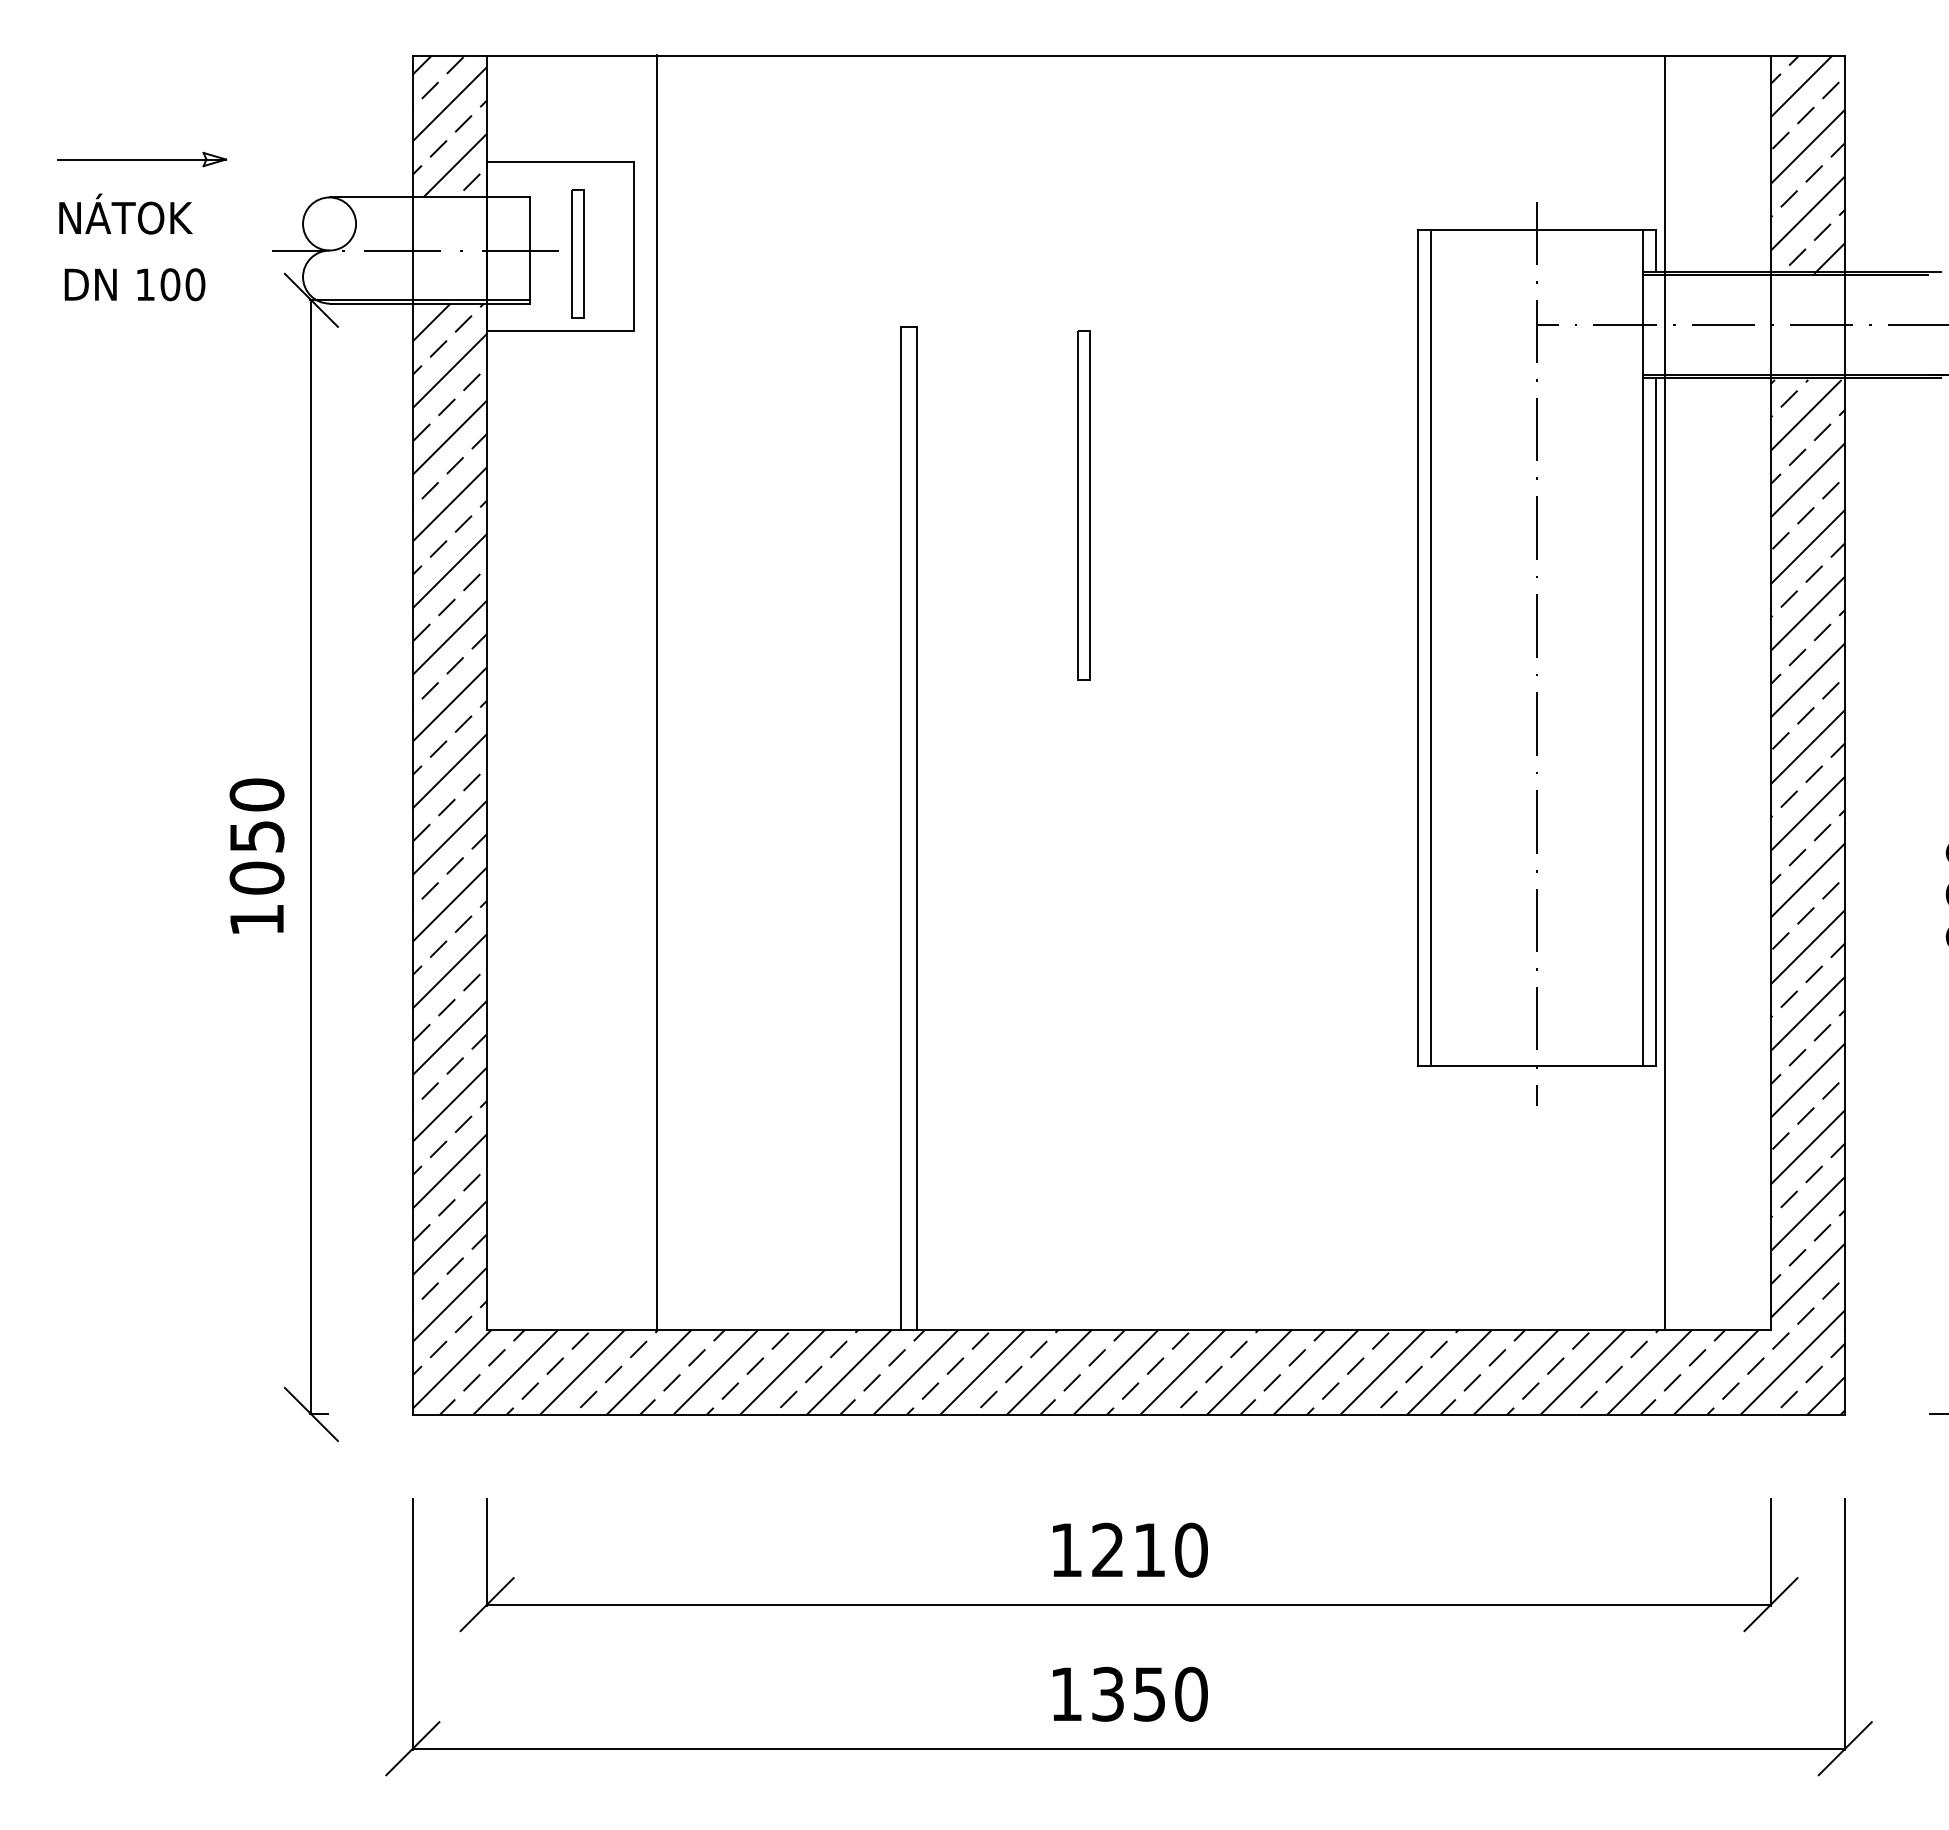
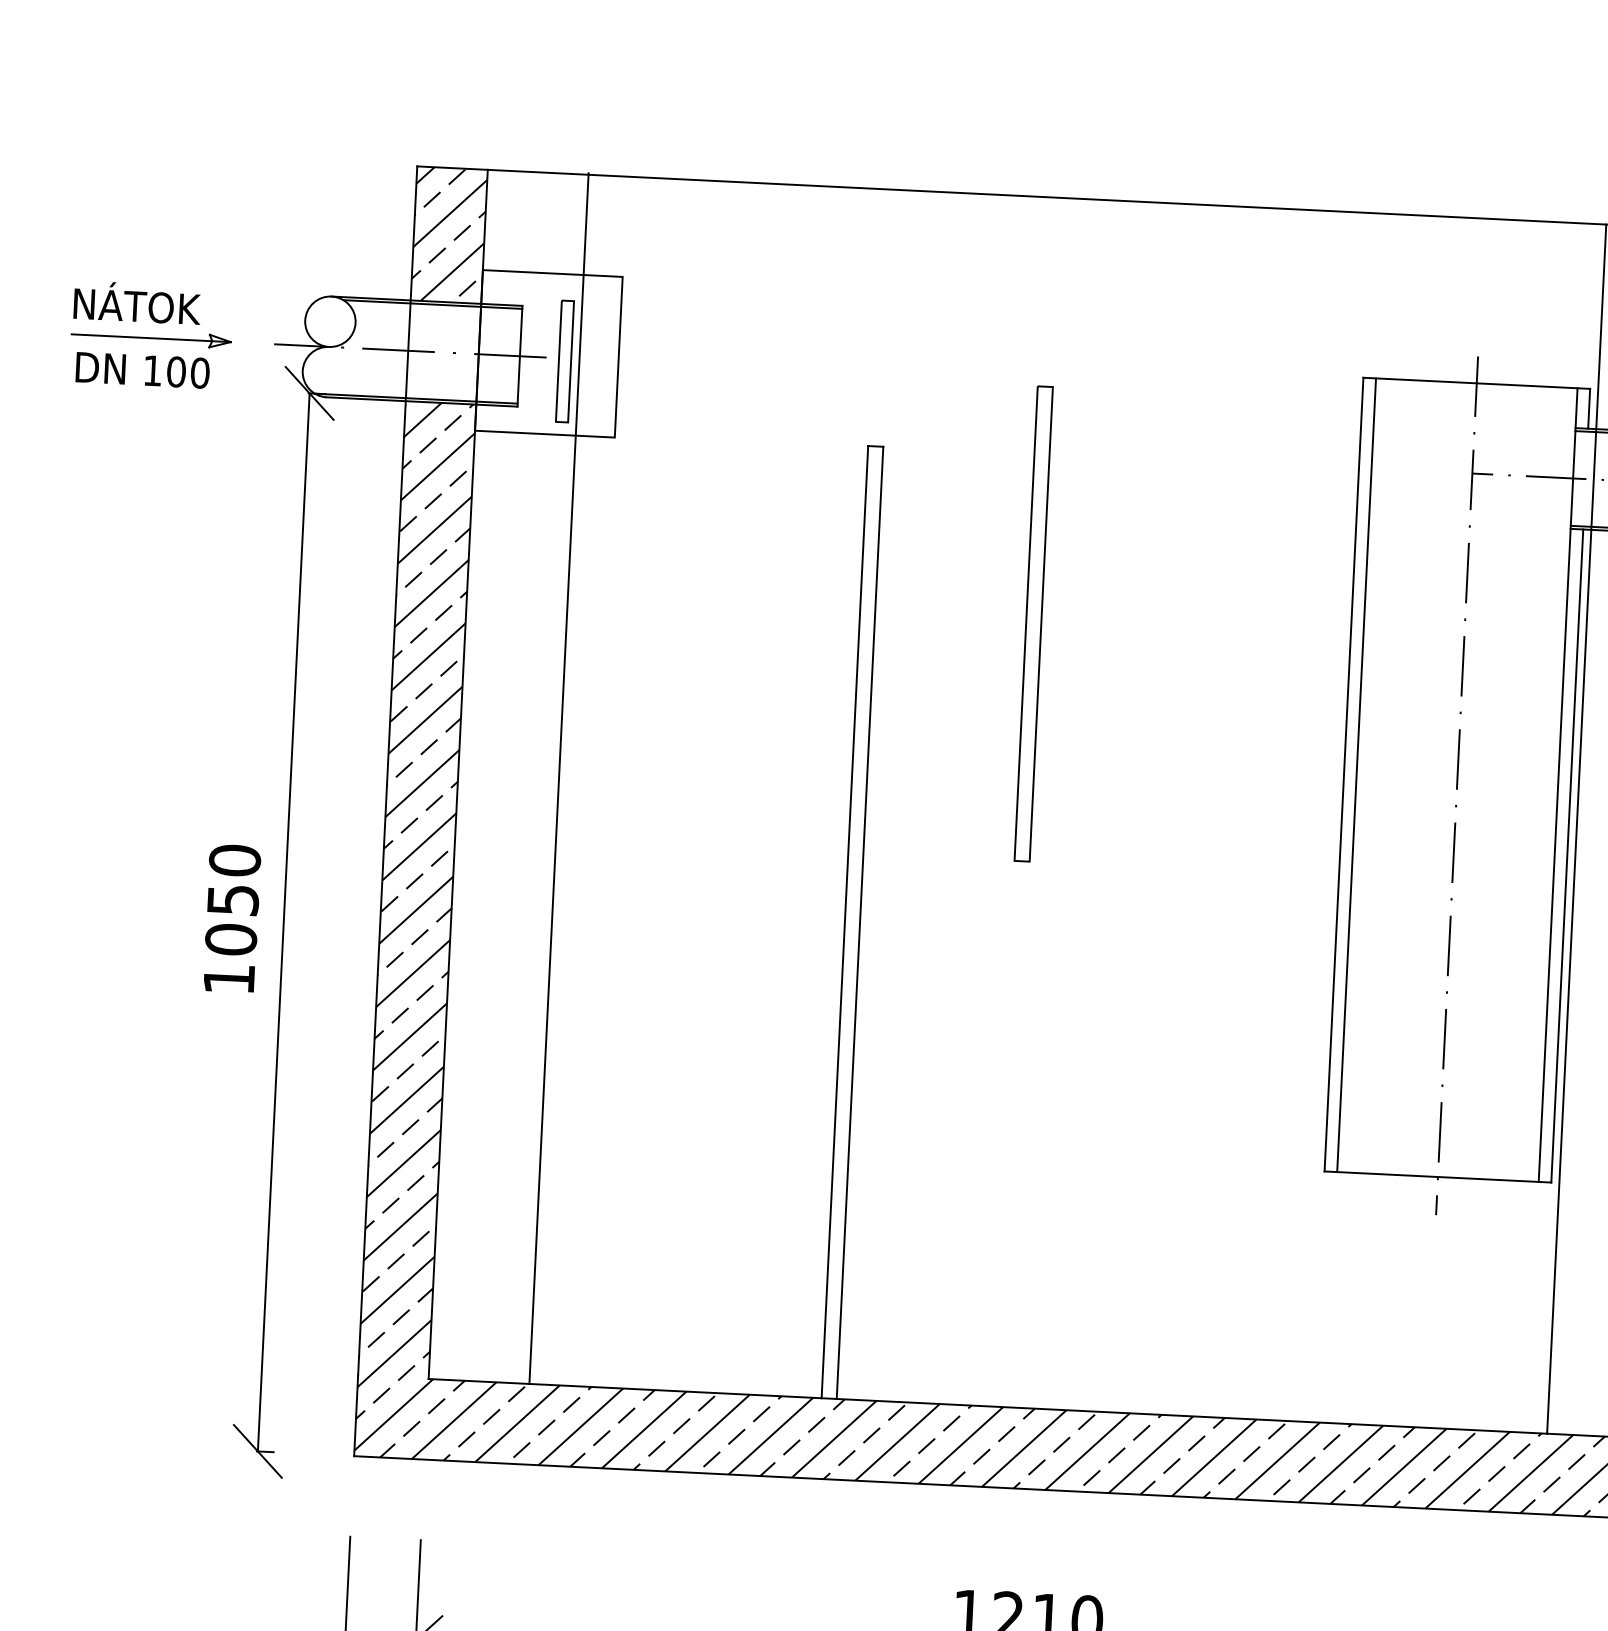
part: (142, 159) -> (151, 338), moved
line: (436, 200) -> (433, 304), added
part: (1083, 505) -> (1033, 624), size x1.43
line: (657, 691) -> (559, 777), moved

